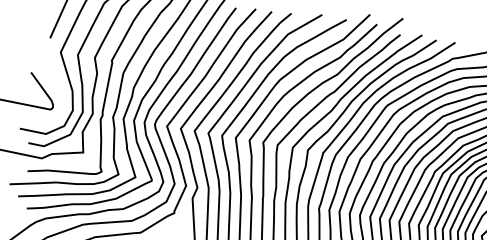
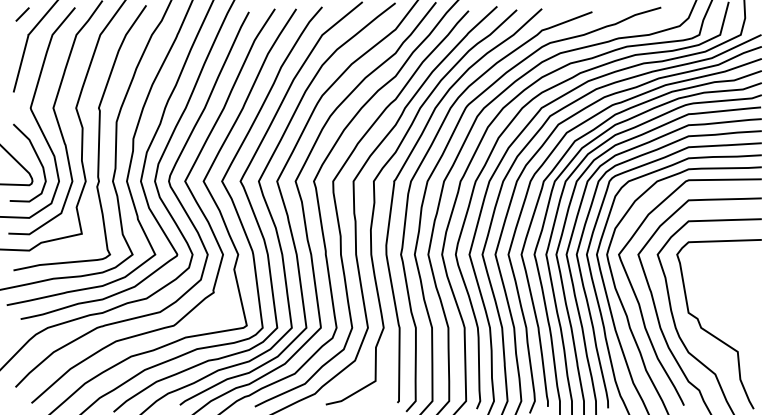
curve: (59, 90) -> (37, 158), added

